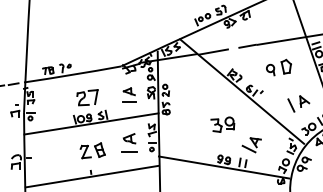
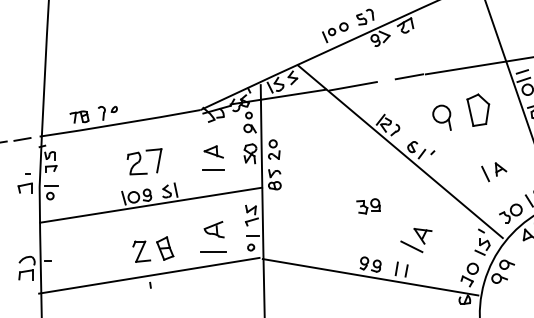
part: (278, 67) -> (460, 111), size x1.4
part: (298, 103) -> (493, 171), size x0.7
part: (222, 124) -> (367, 206), size x0.6
line: (91, 176) -> (147, 275), moved

